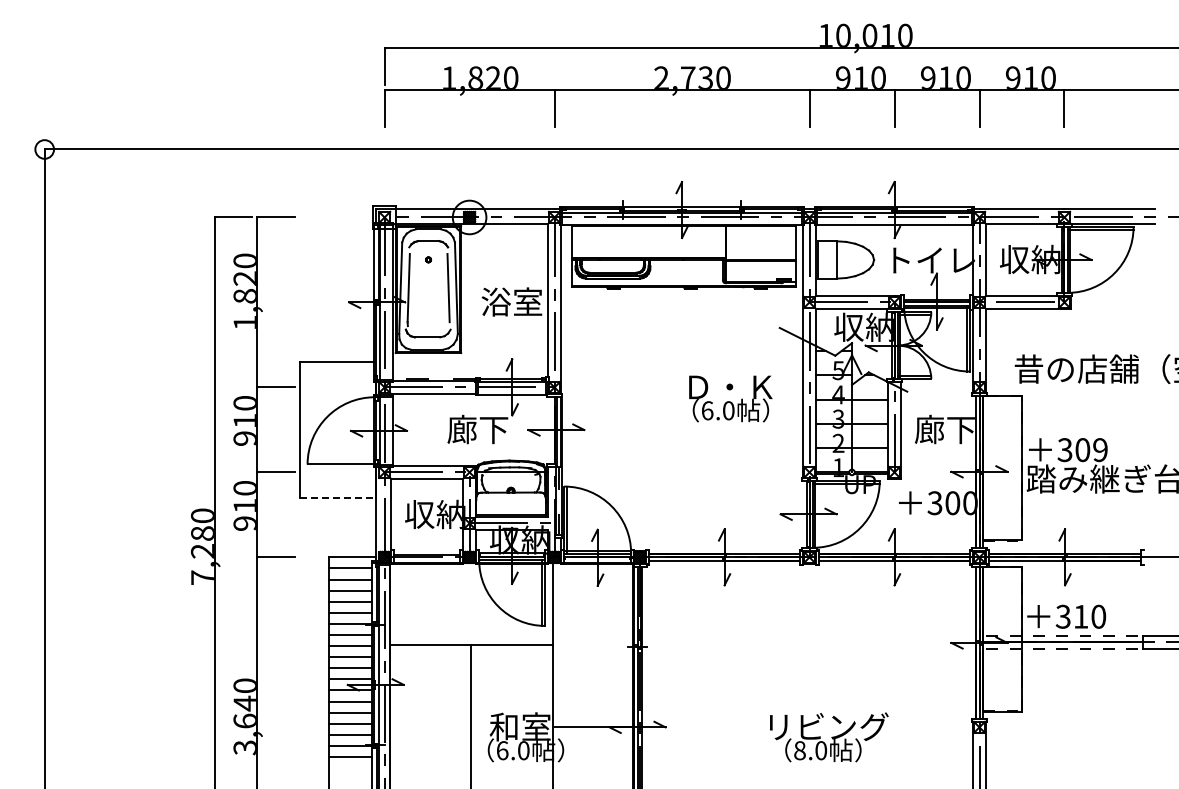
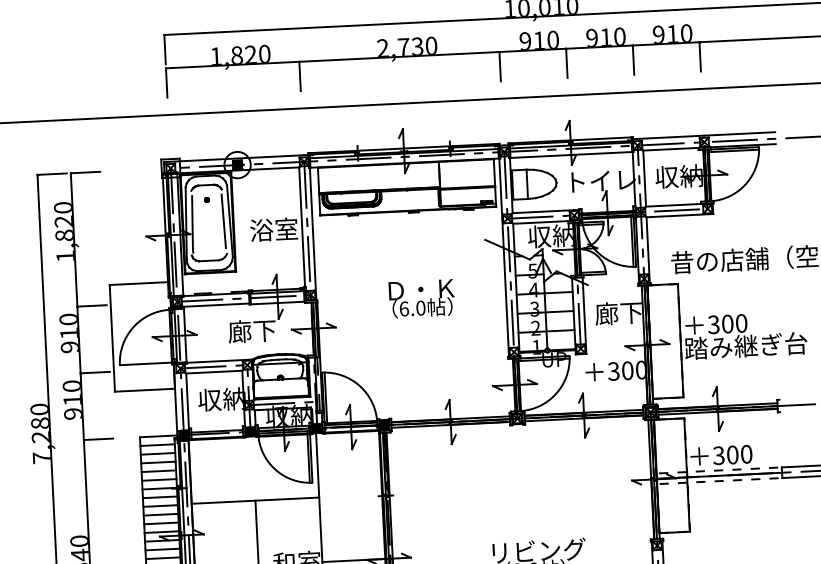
text: (730, 398) -> (421, 298), moved
text: (1100, 450) -> (741, 323), 309 -> 300
line: (338, 497) -> (145, 389), dashed -> solid
text: (1081, 616) -> (733, 454), 310 -> 300

